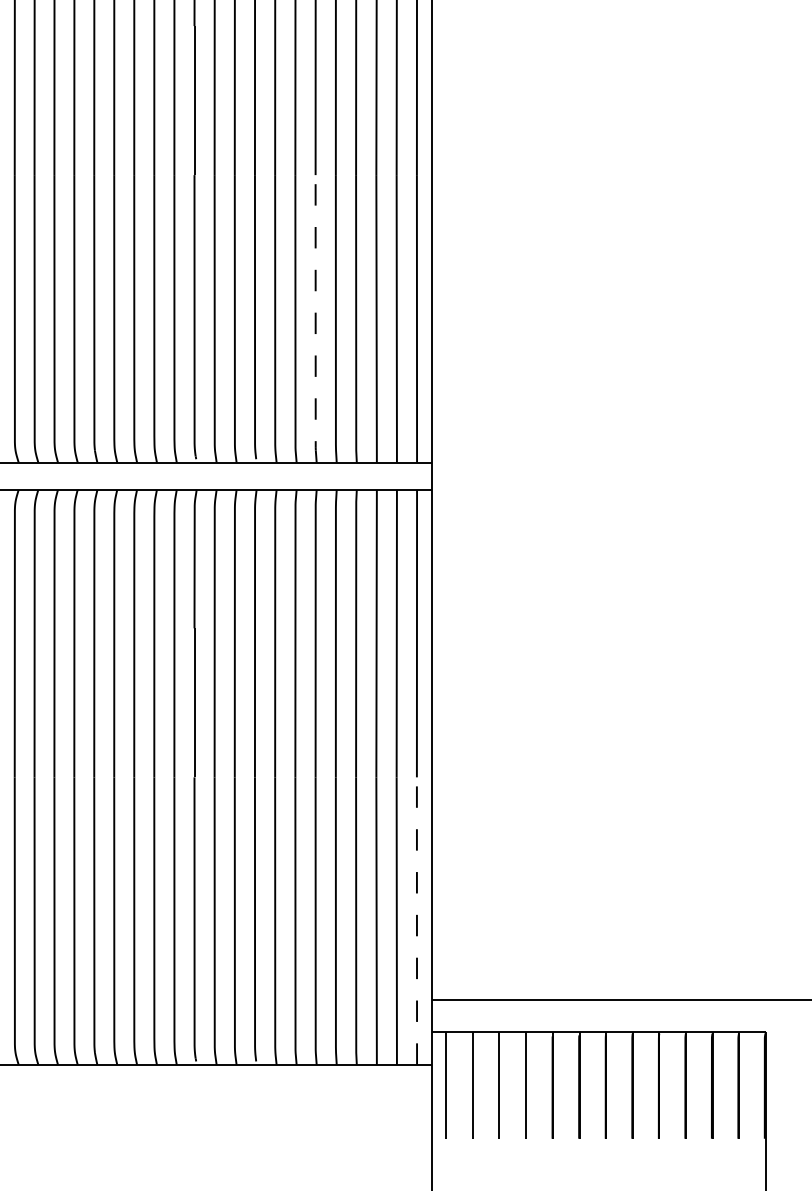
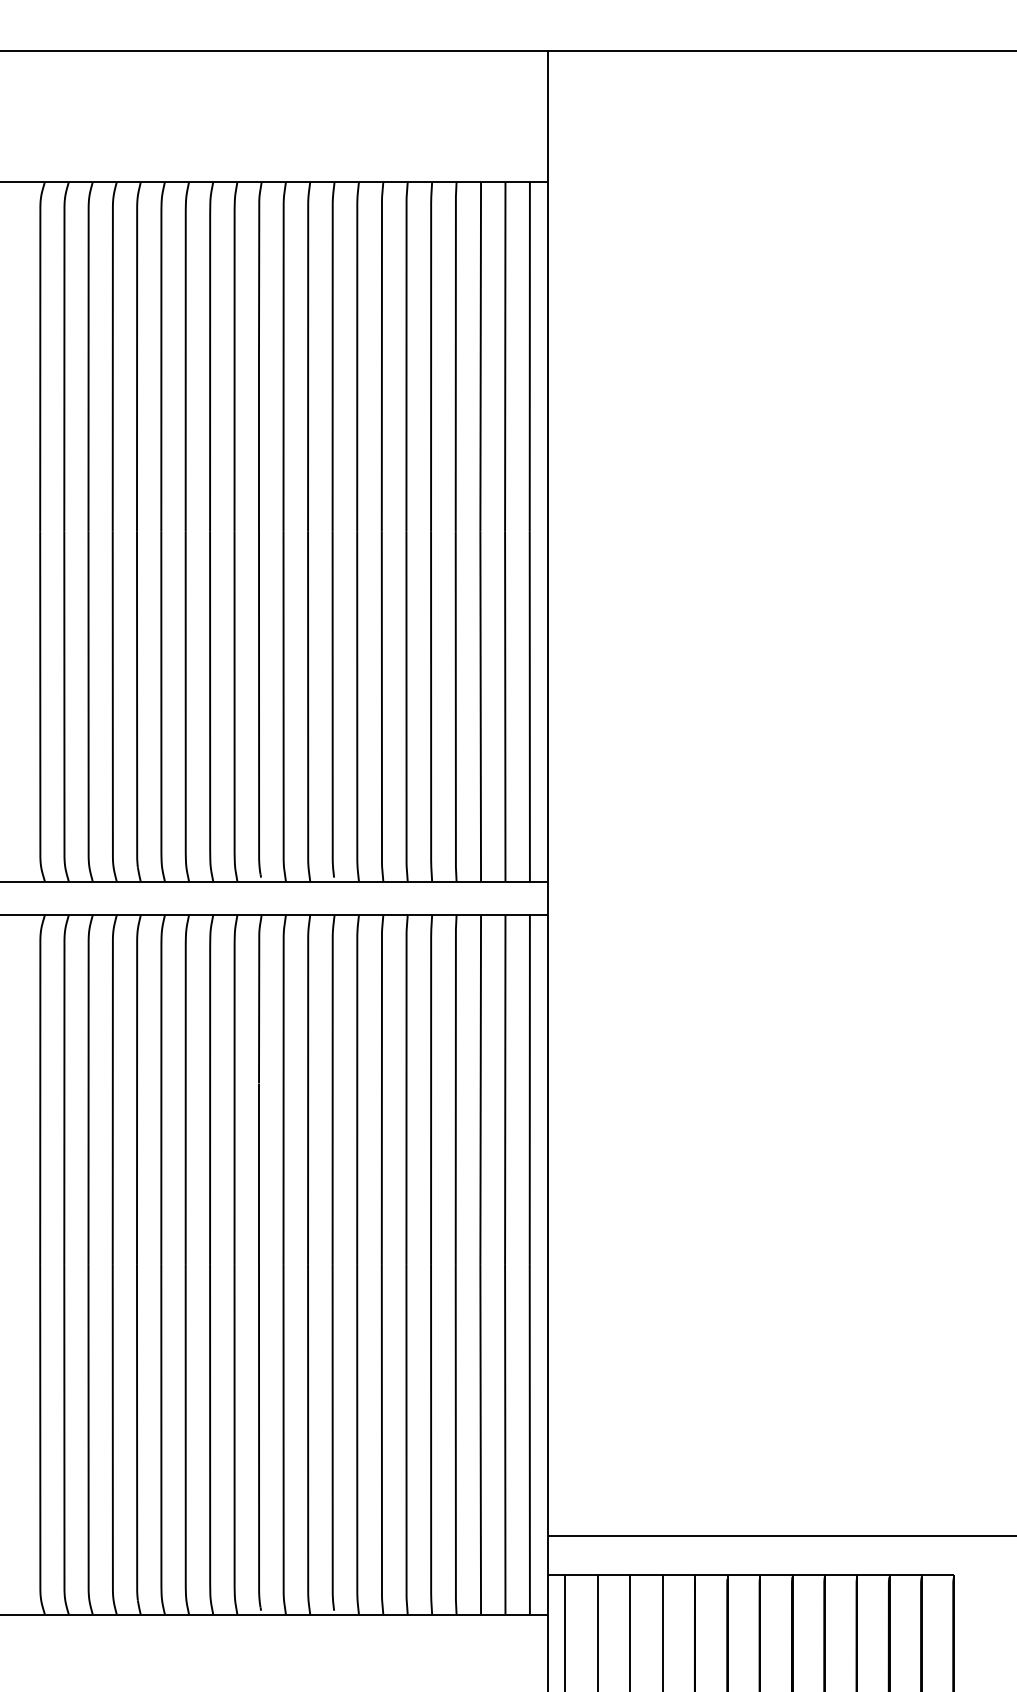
line: (315, 320) -> (406, 708), dashed -> solid
line: (416, 920) -> (529, 1439), dashed -> solid

